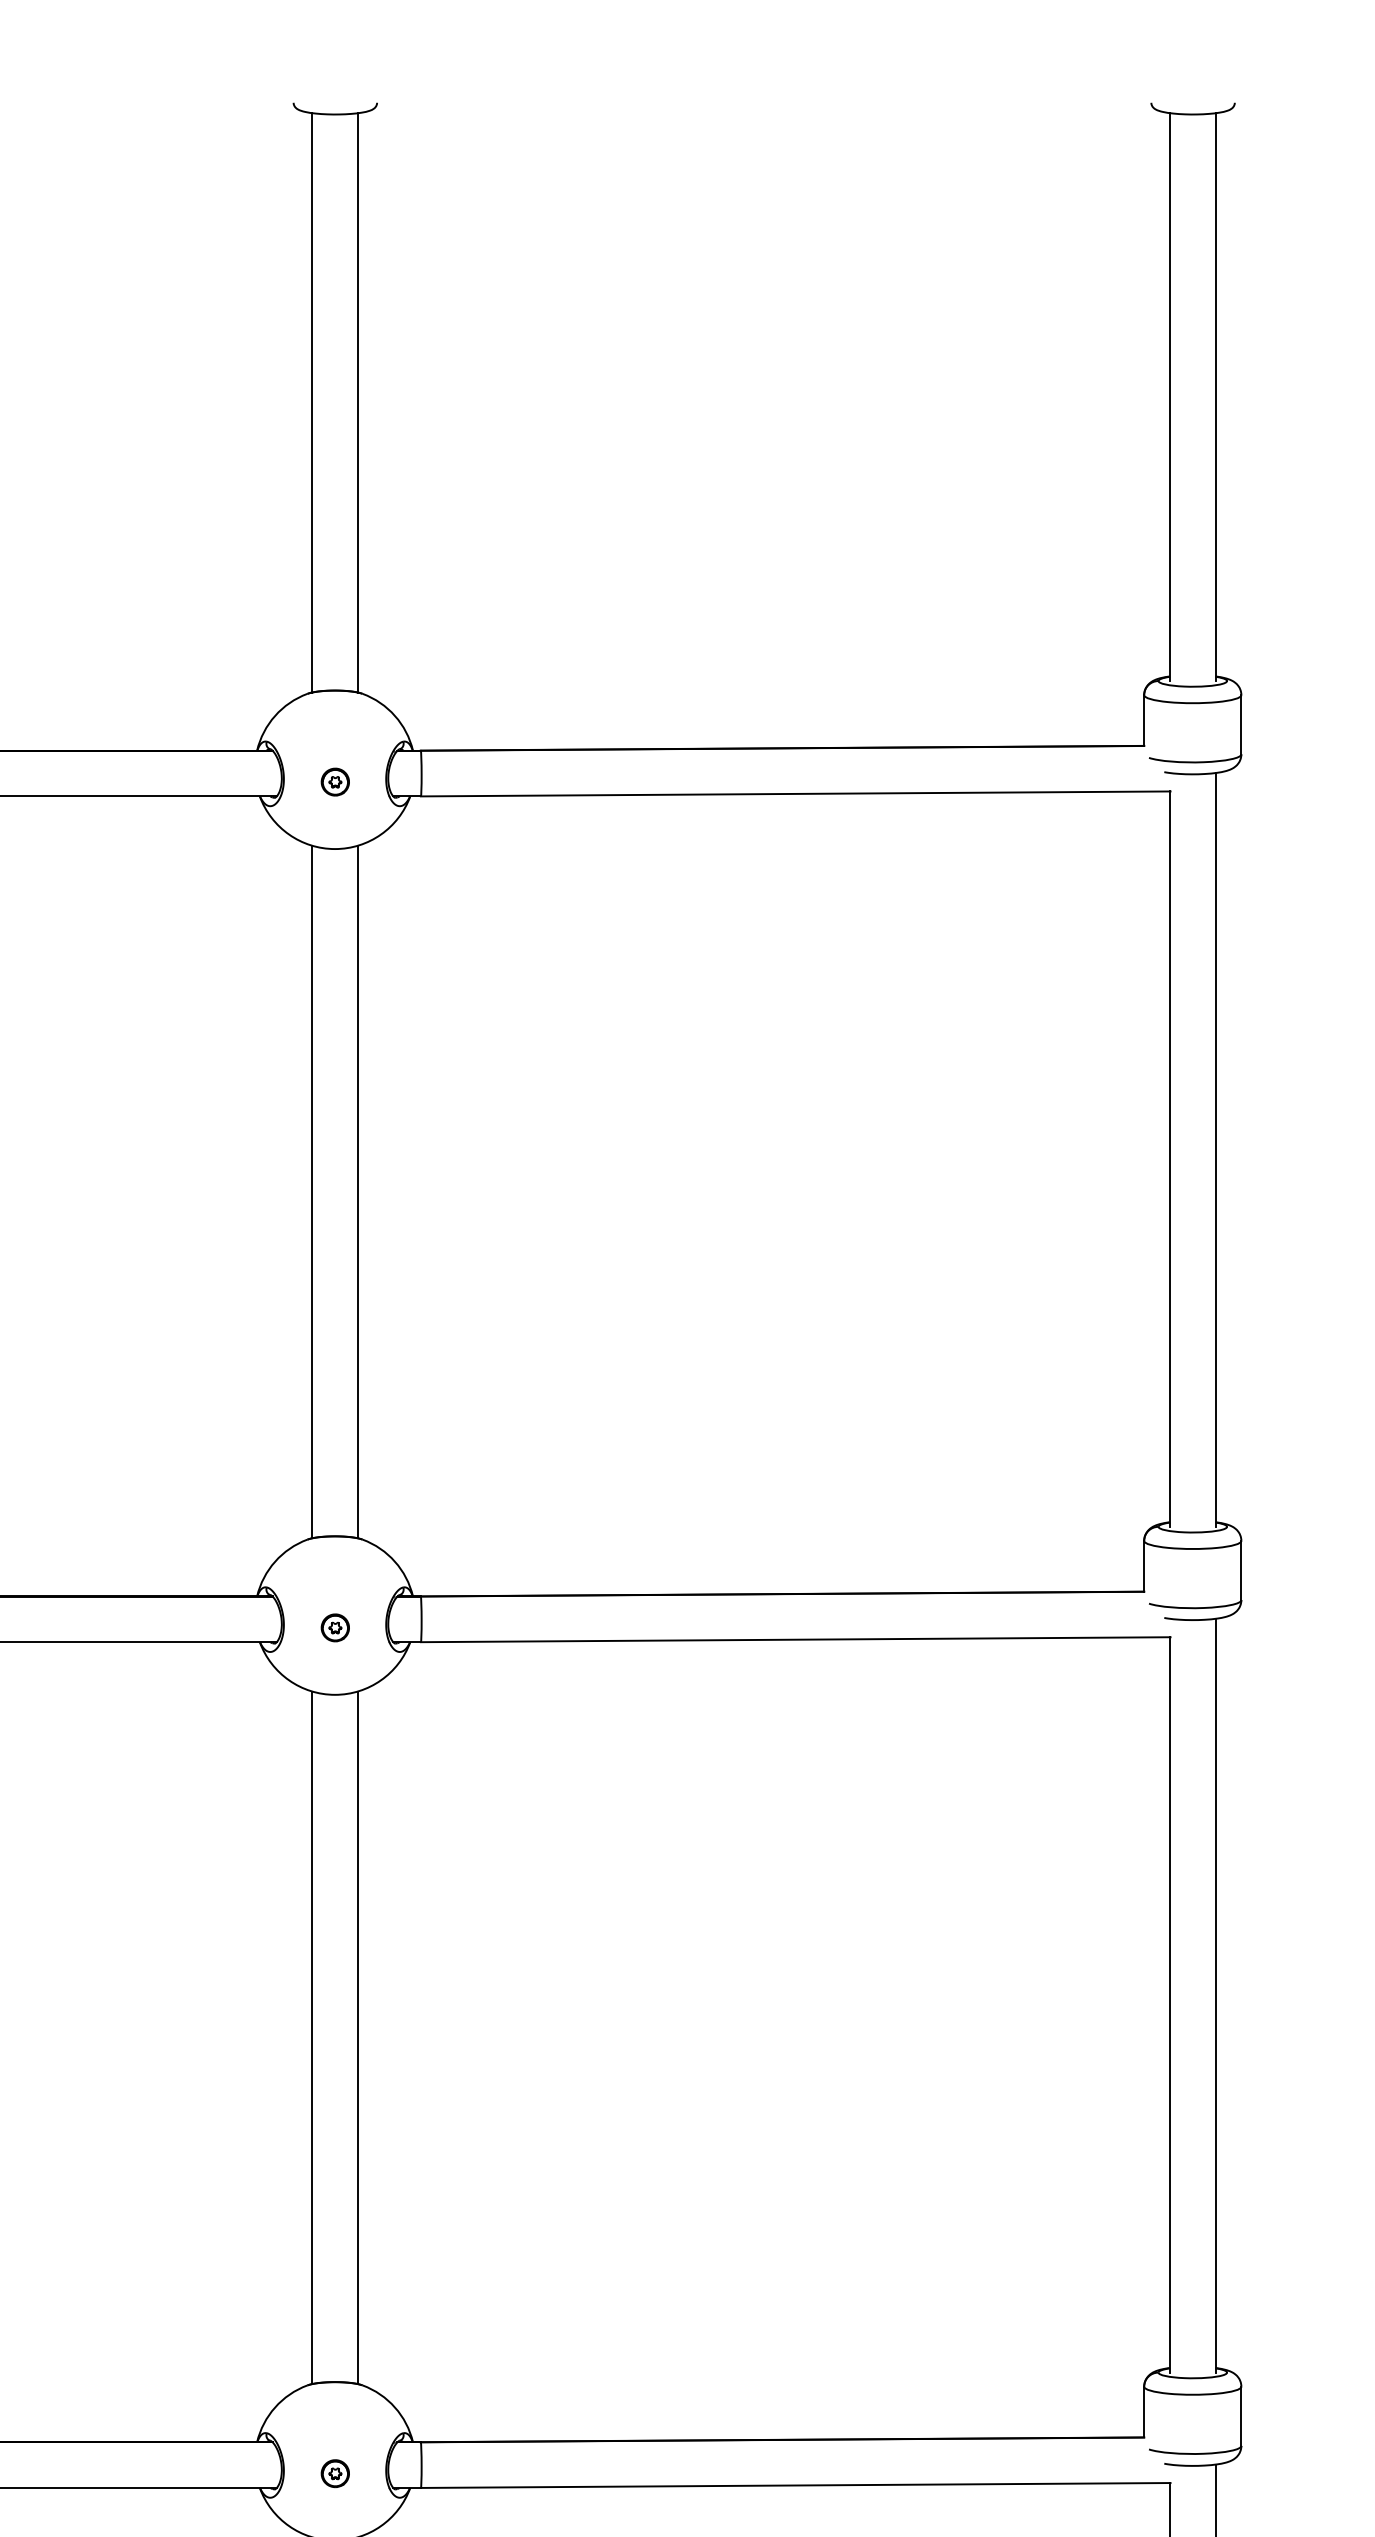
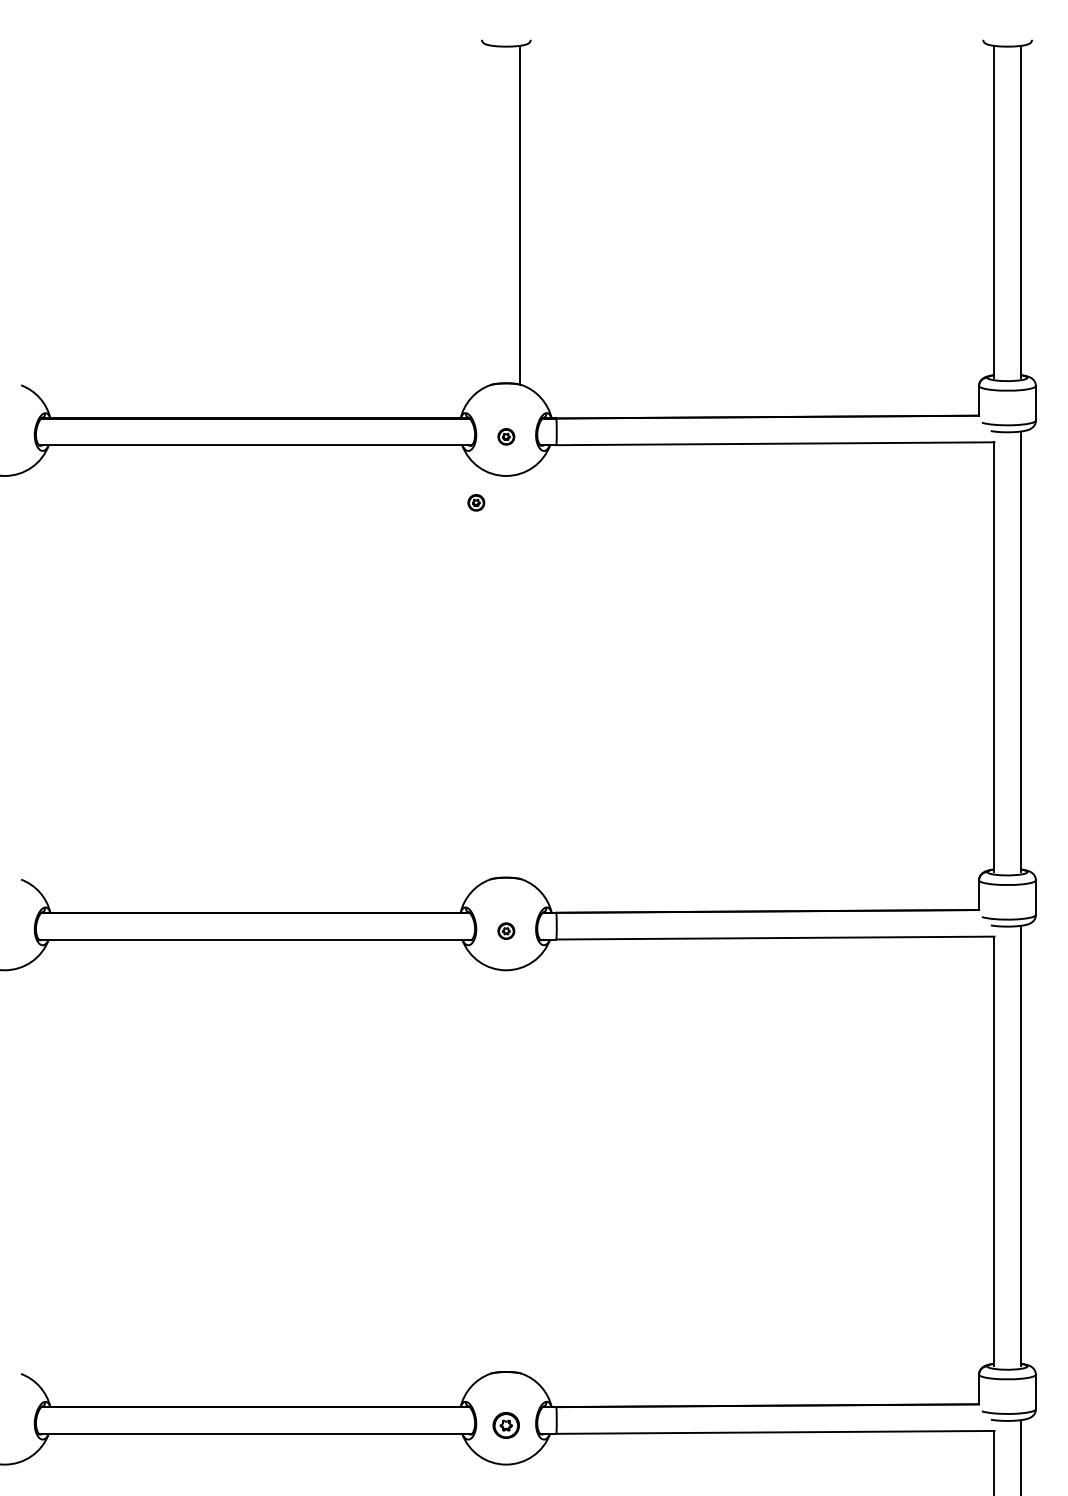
line: (311, 401) -> (492, 214), removed
part: (284, 894) -> (476, 502), added
line: (311, 1192) -> (492, 676), removed
line: (357, 1192) -> (519, 676), removed
line: (311, 2037) -> (492, 1170), removed
line: (357, 2037) -> (519, 1170), removed
part: (335, 2473) -> (506, 1425), size x1.6

